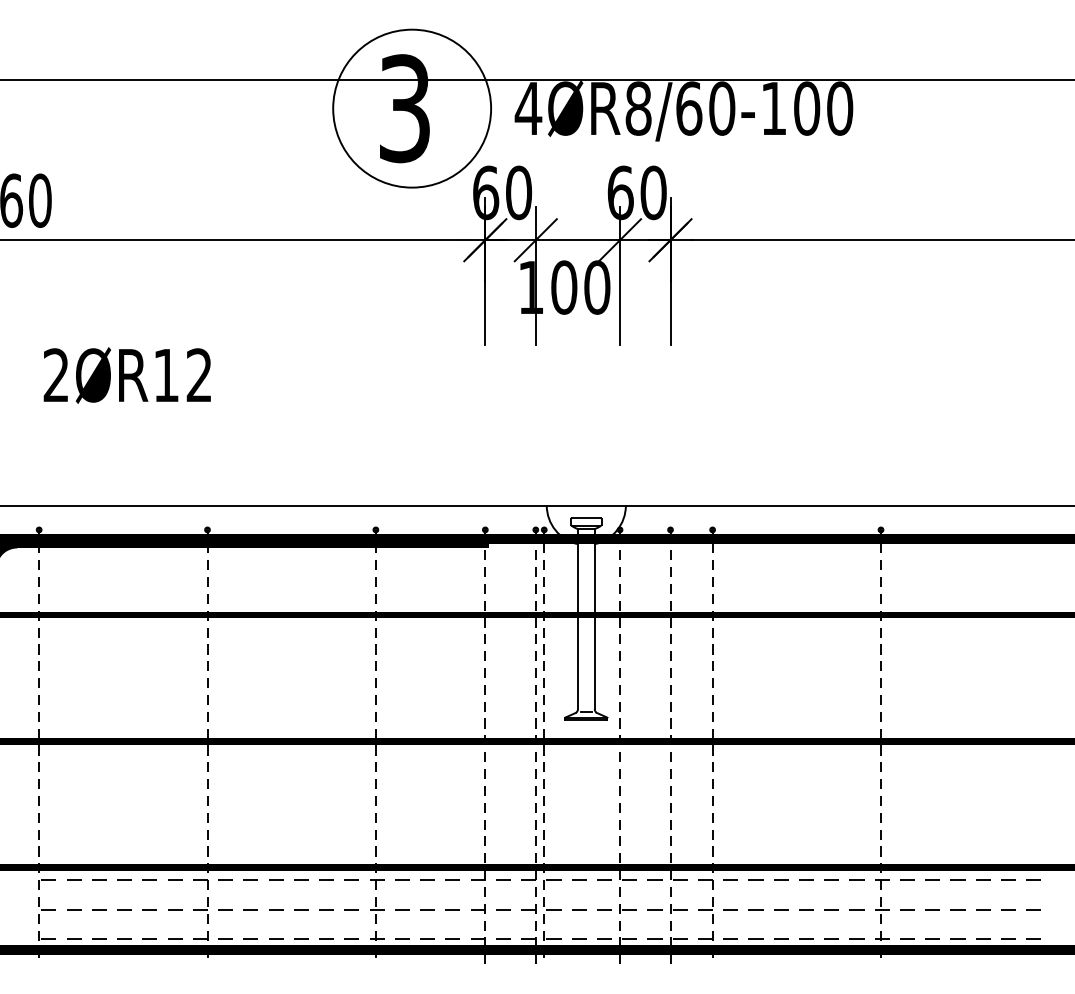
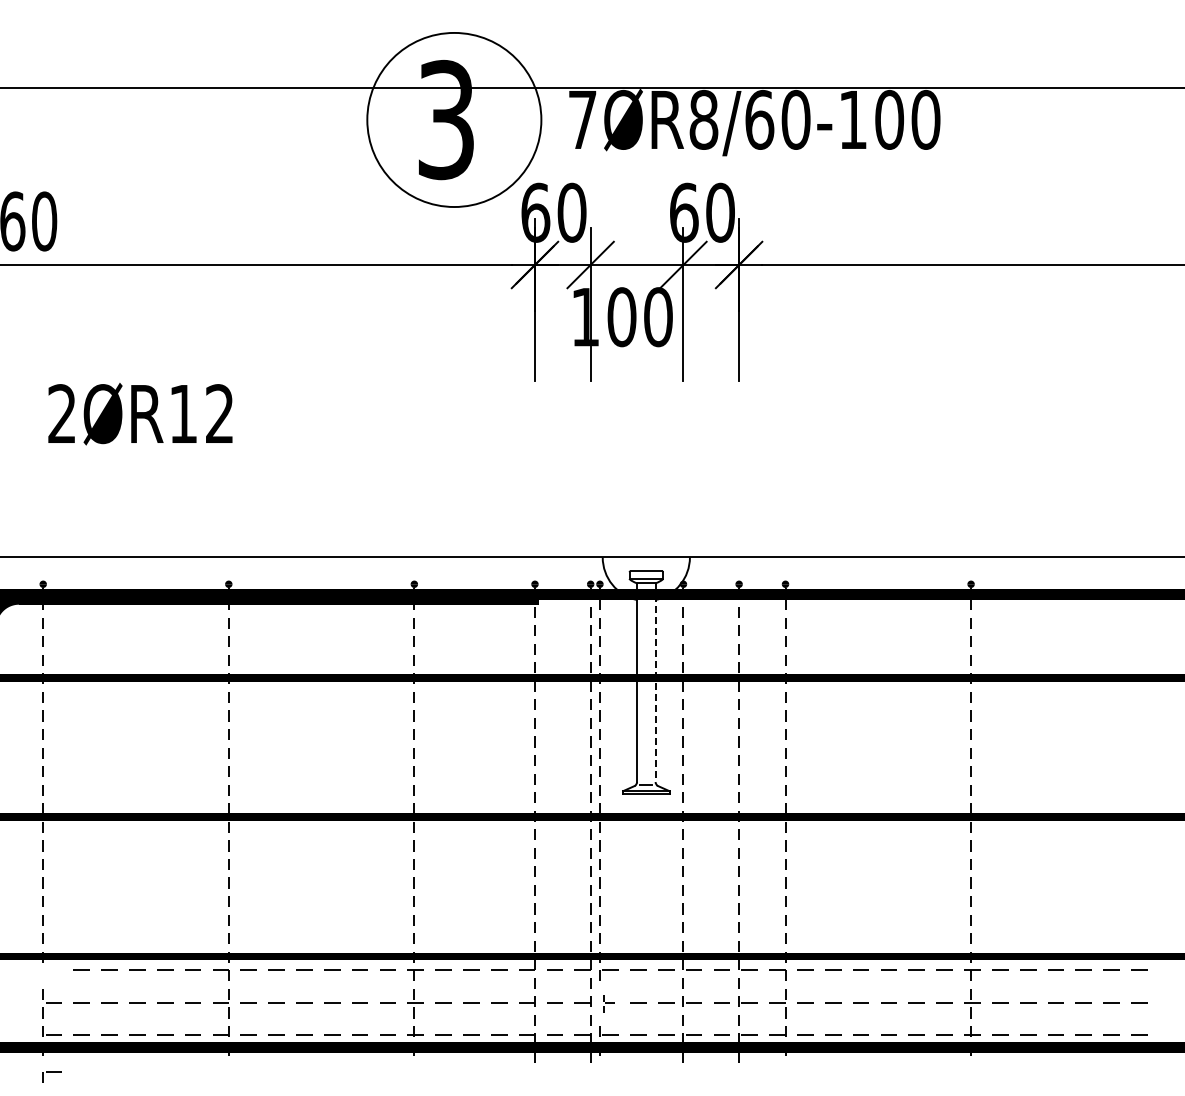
text: (528, 108) -> (582, 119), 4ØR8/60-100 -> 7ØR8/60-100
line: (594, 619) -> (655, 683), solid -> dashed
part: (46, 883) -> (51, 1076), moved
part: (552, 910) -> (608, 1003), size x0.6

